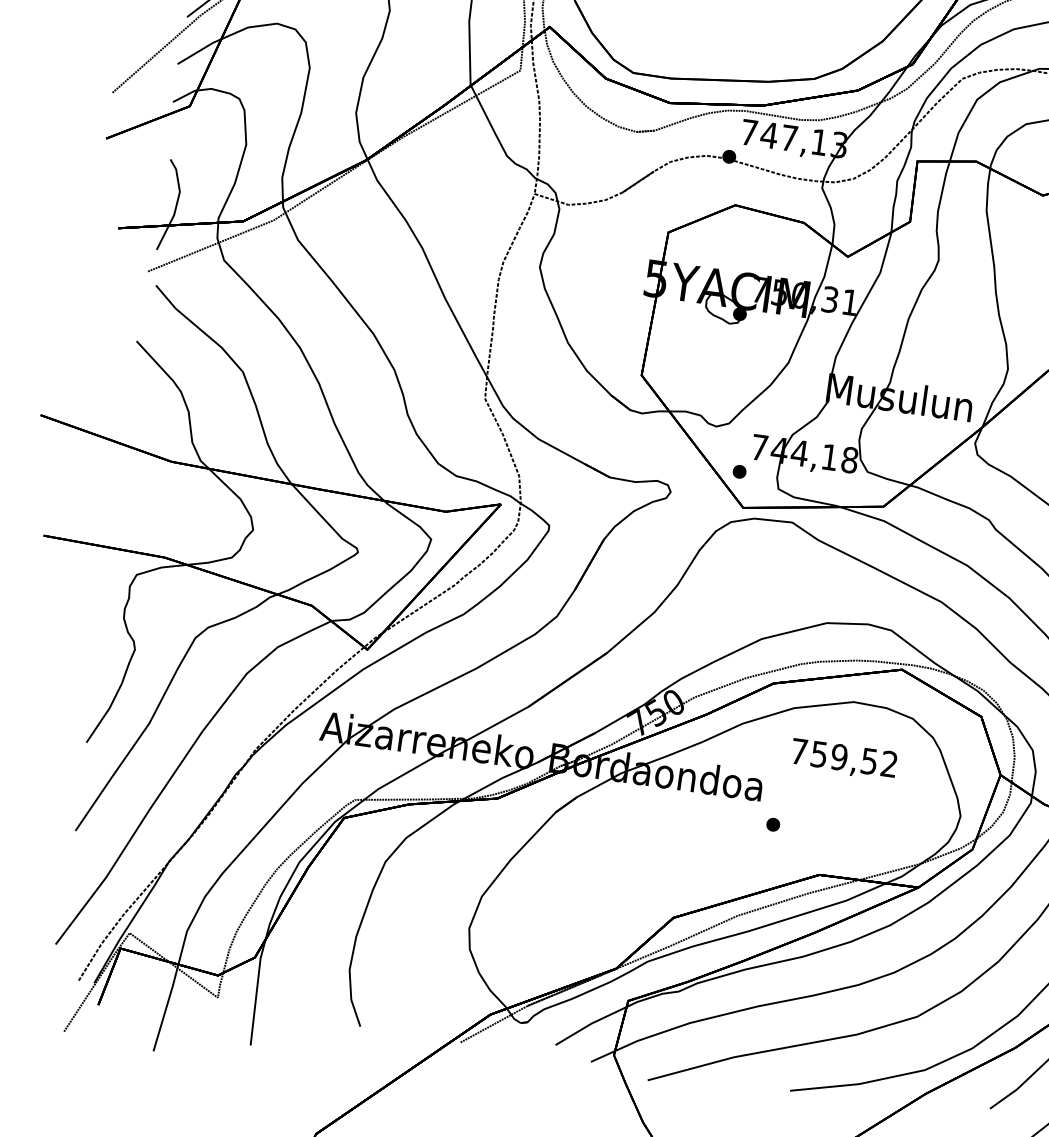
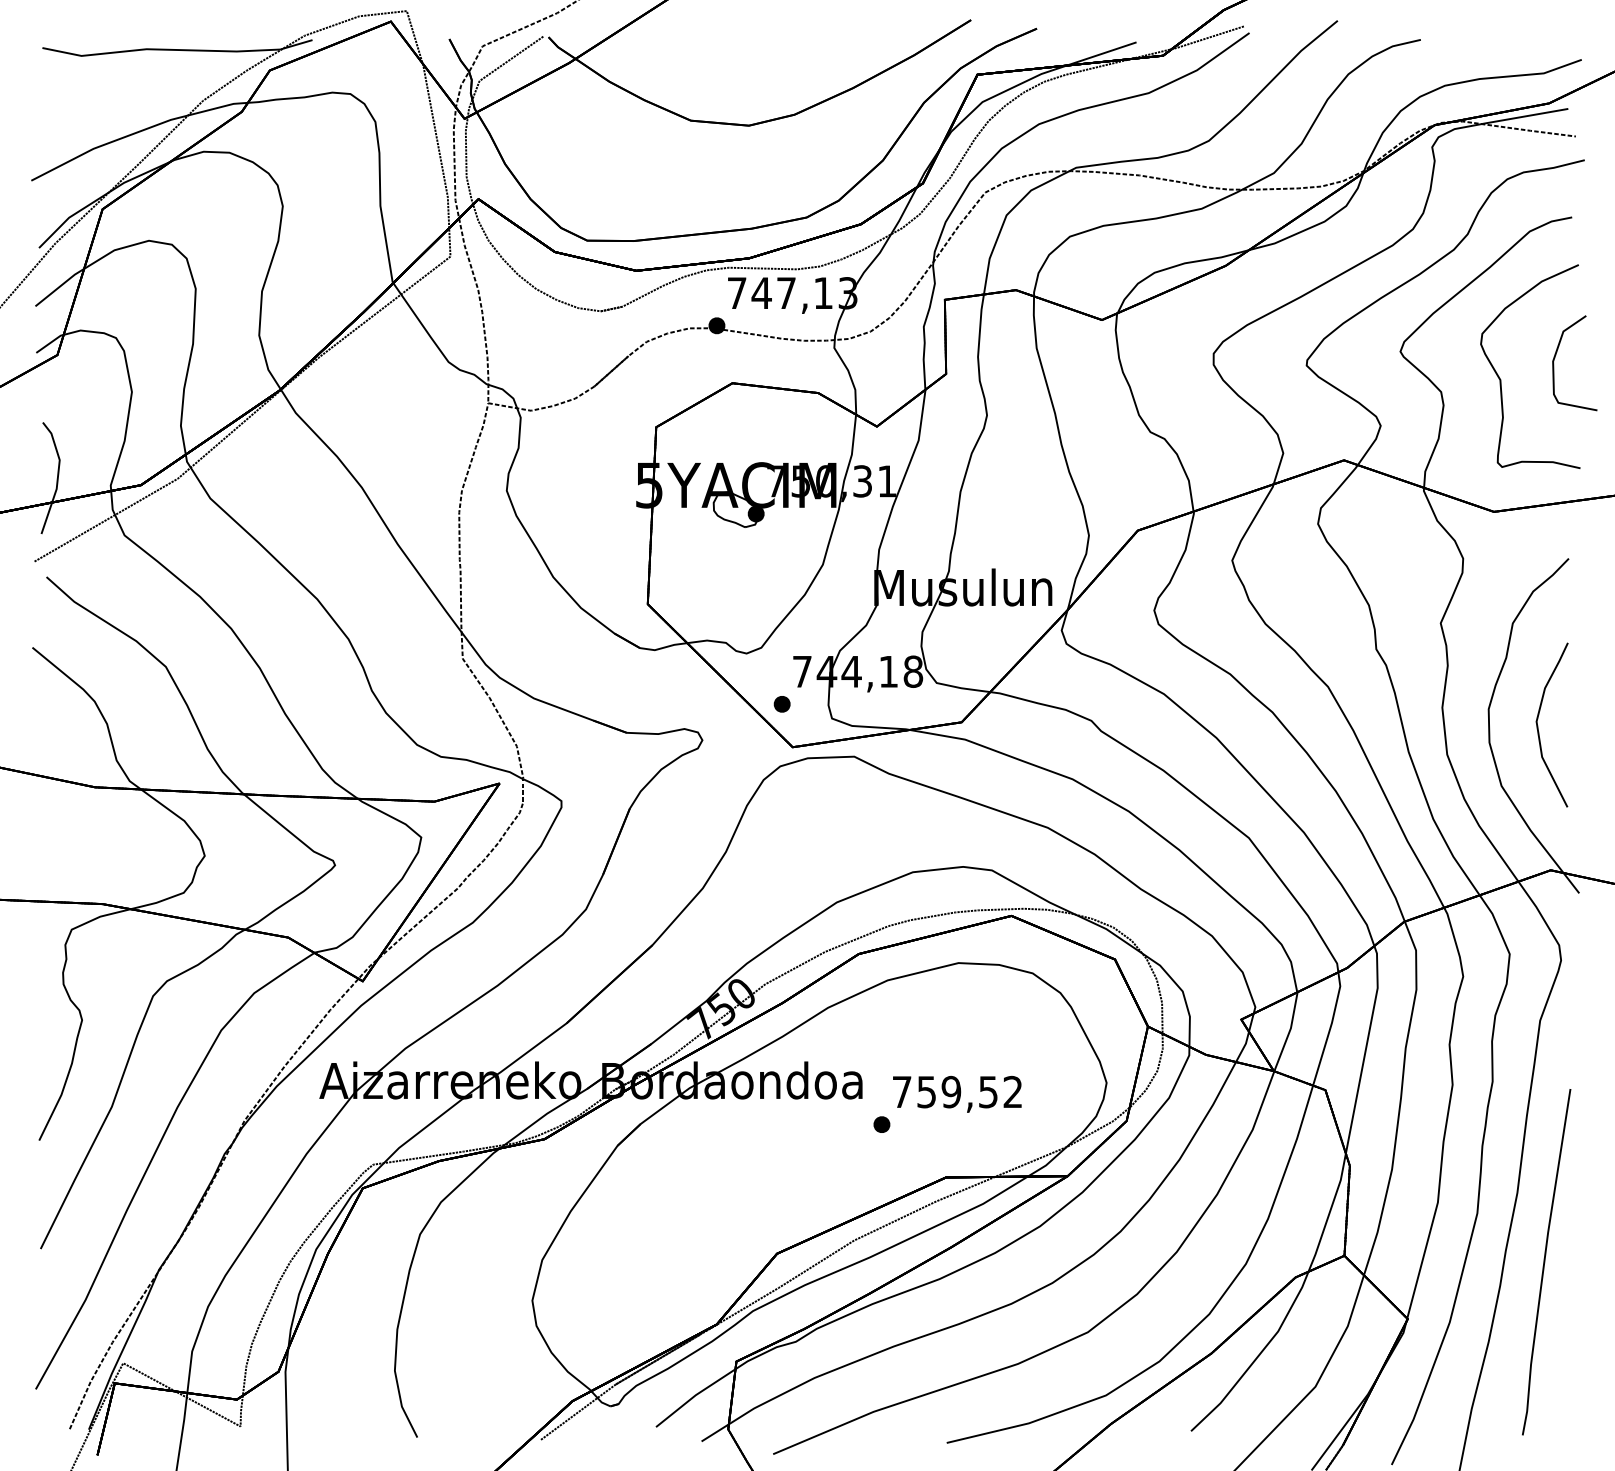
text: (844, 759) -> (957, 1093), moved

